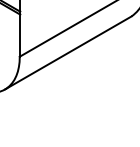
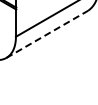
line: (68, 53) -> (47, 34), solid -> dashed

